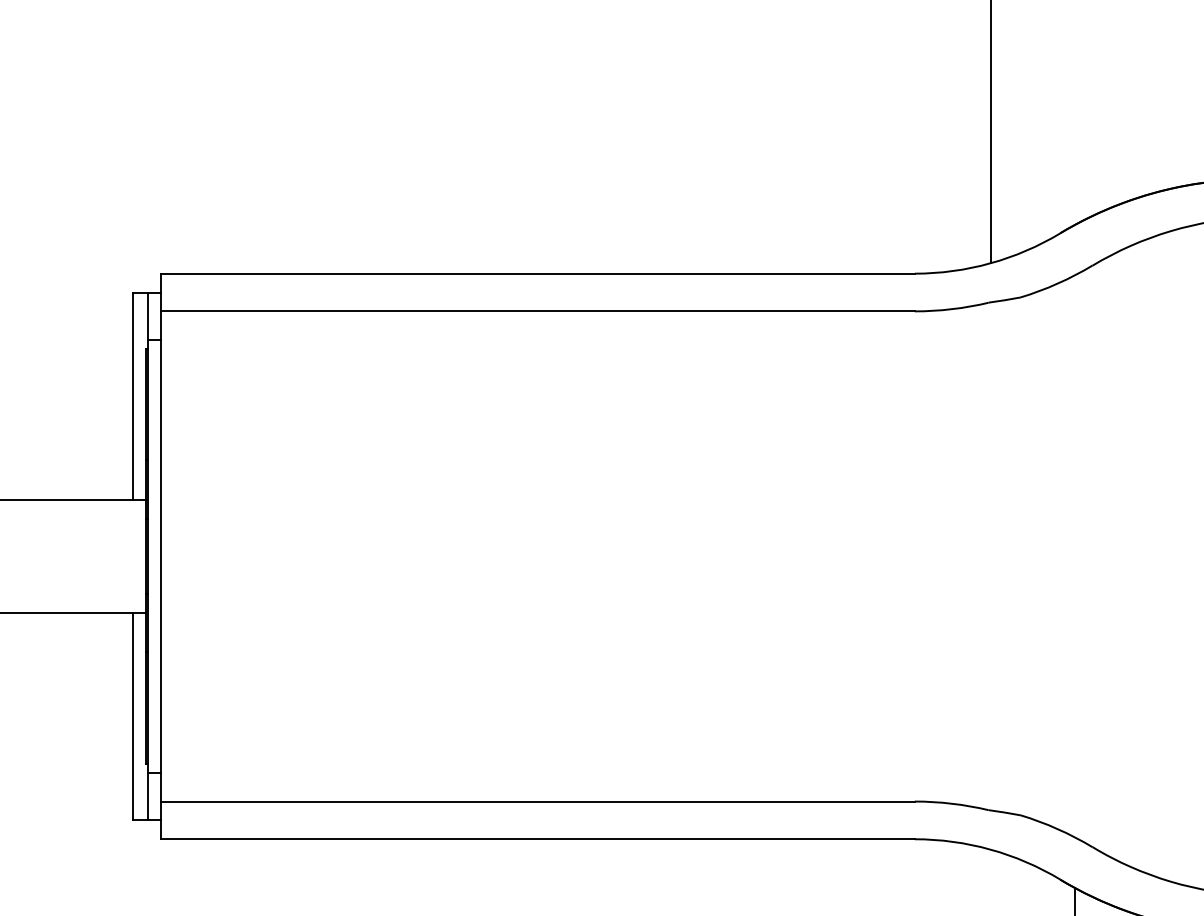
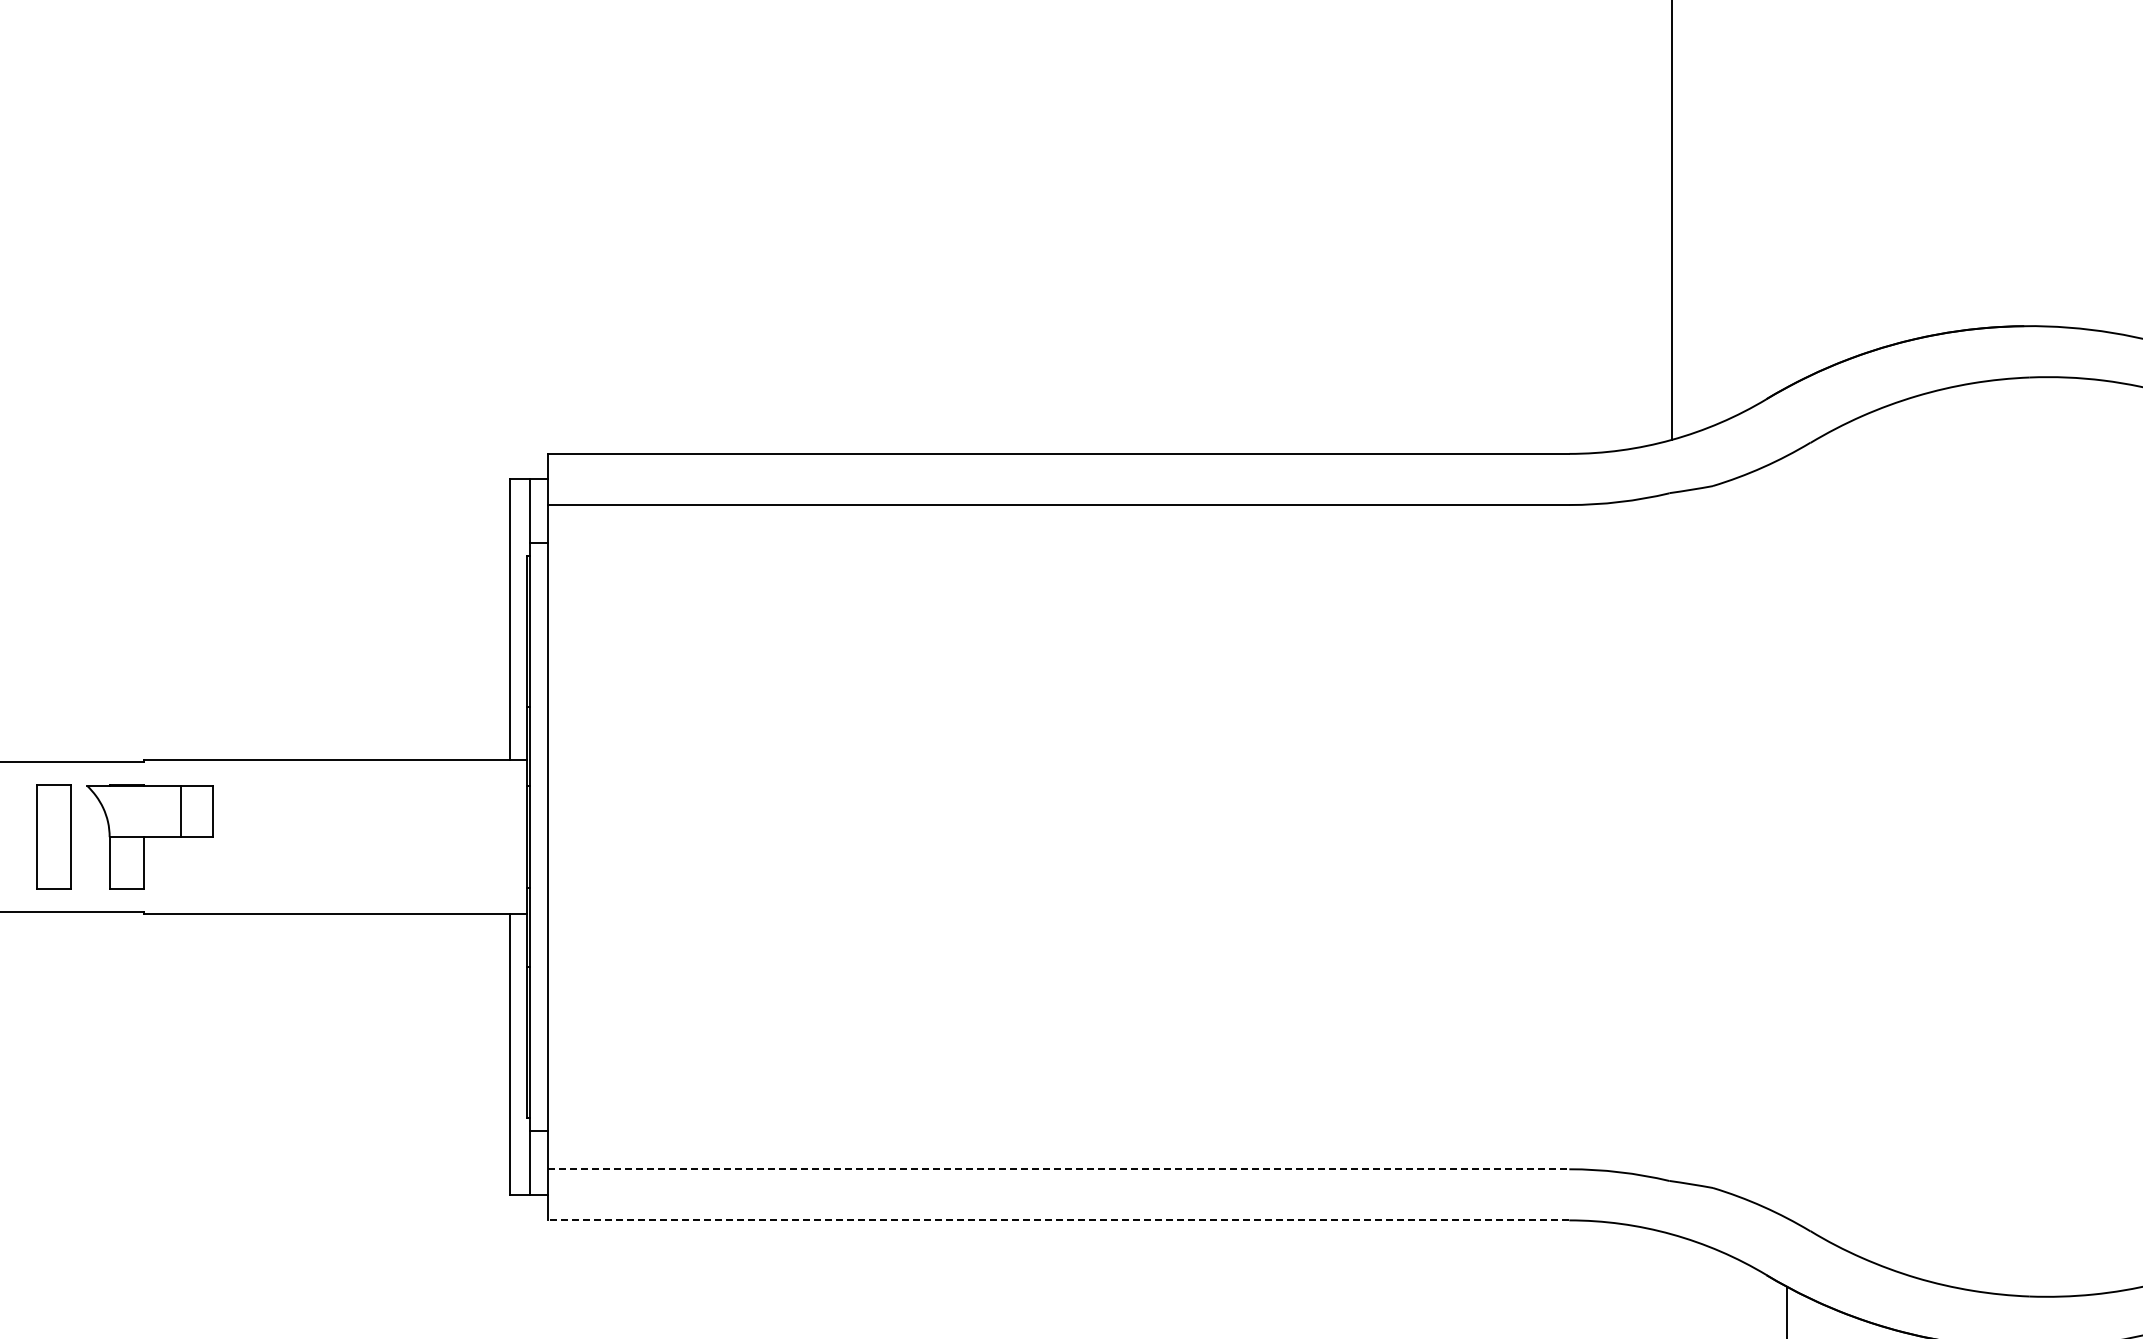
line: (537, 801) -> (1058, 1169), solid -> dashed
line: (537, 839) -> (1058, 1220), solid -> dashed

